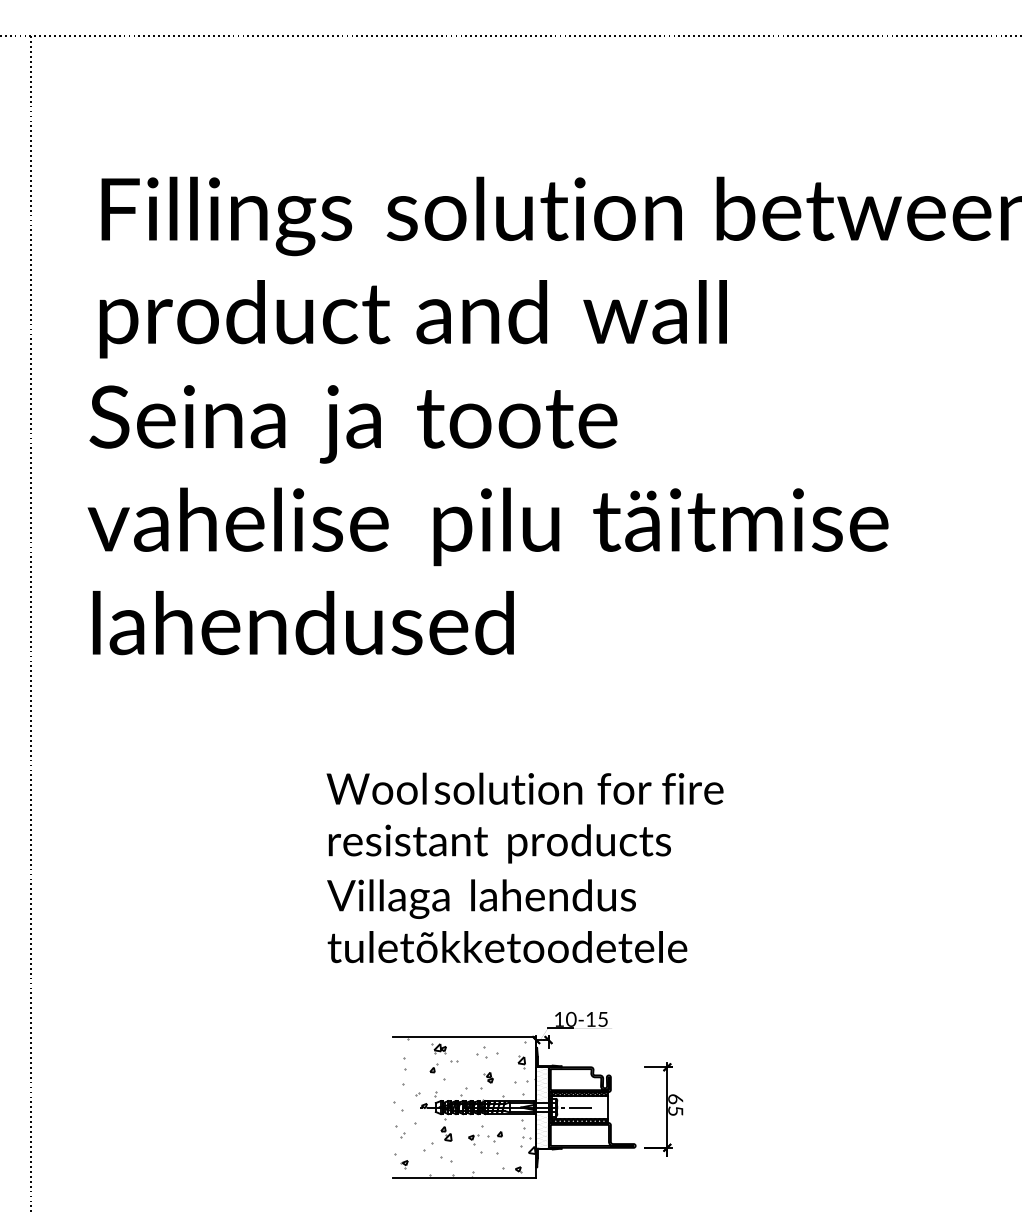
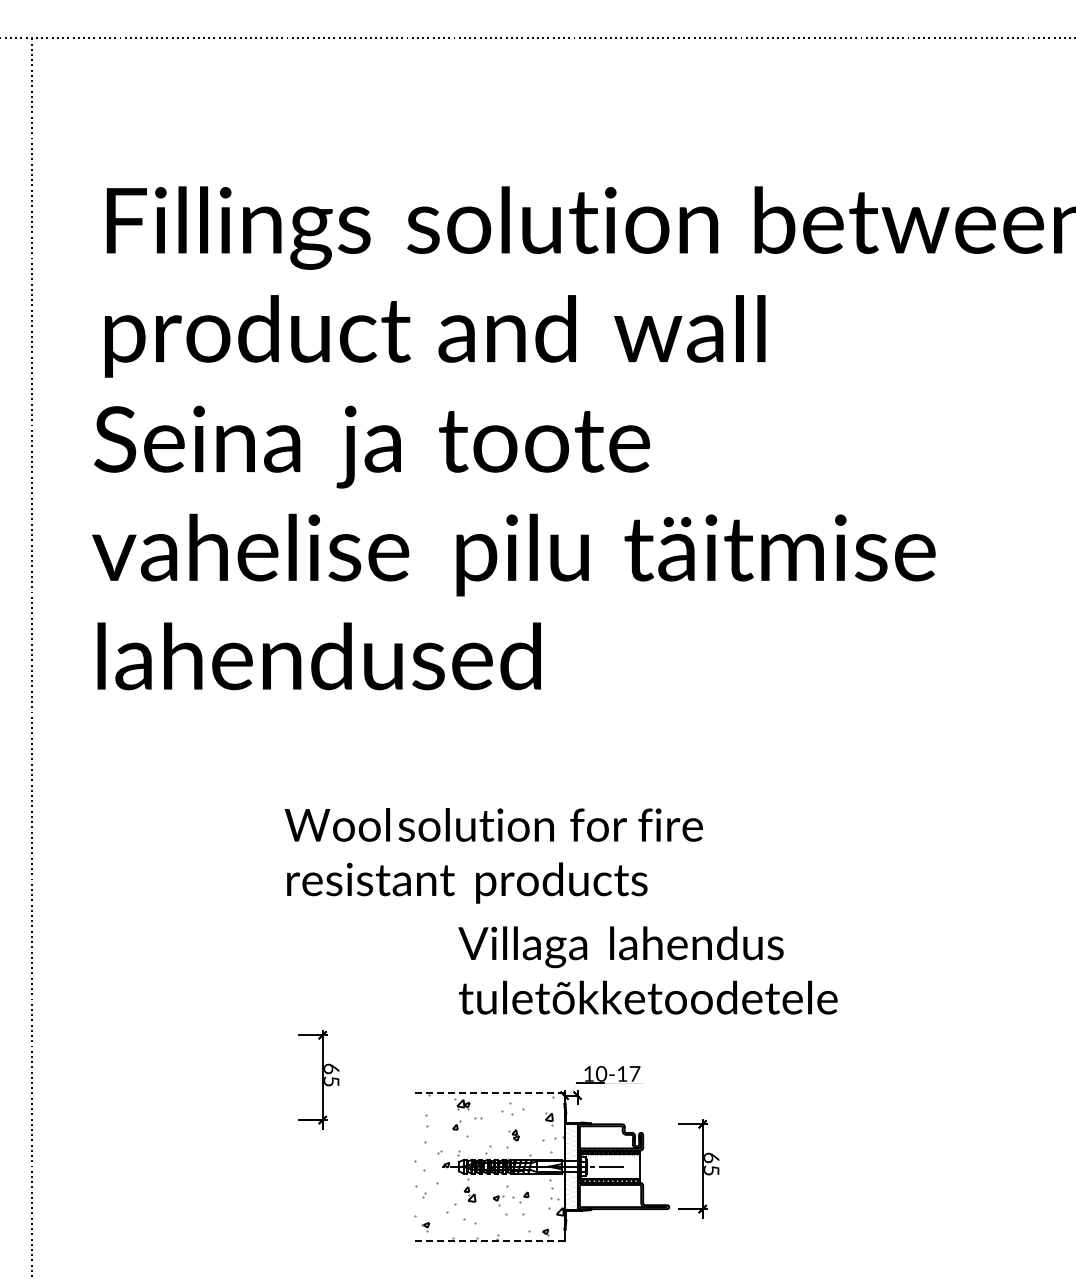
text: (524, 817) -> (493, 855), moved
text: (506, 921) -> (647, 970), moved
text: (602, 1019) -> (634, 1073), 10-15 -> 10-17
part: (302, 1024) -> (318, 1079), added
line: (464, 1037) -> (488, 1092), solid -> dashed
line: (464, 1177) -> (488, 1240), solid -> dashed

